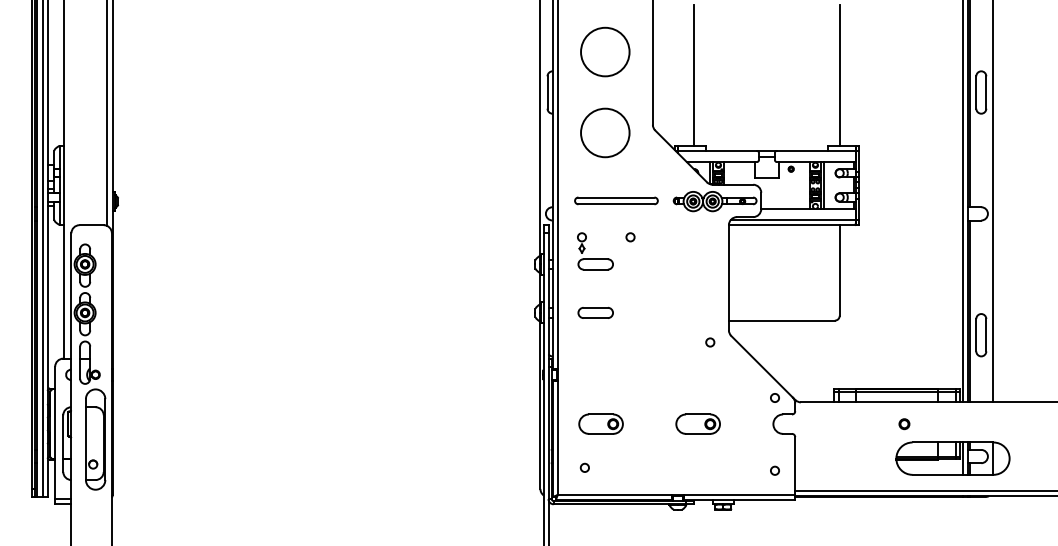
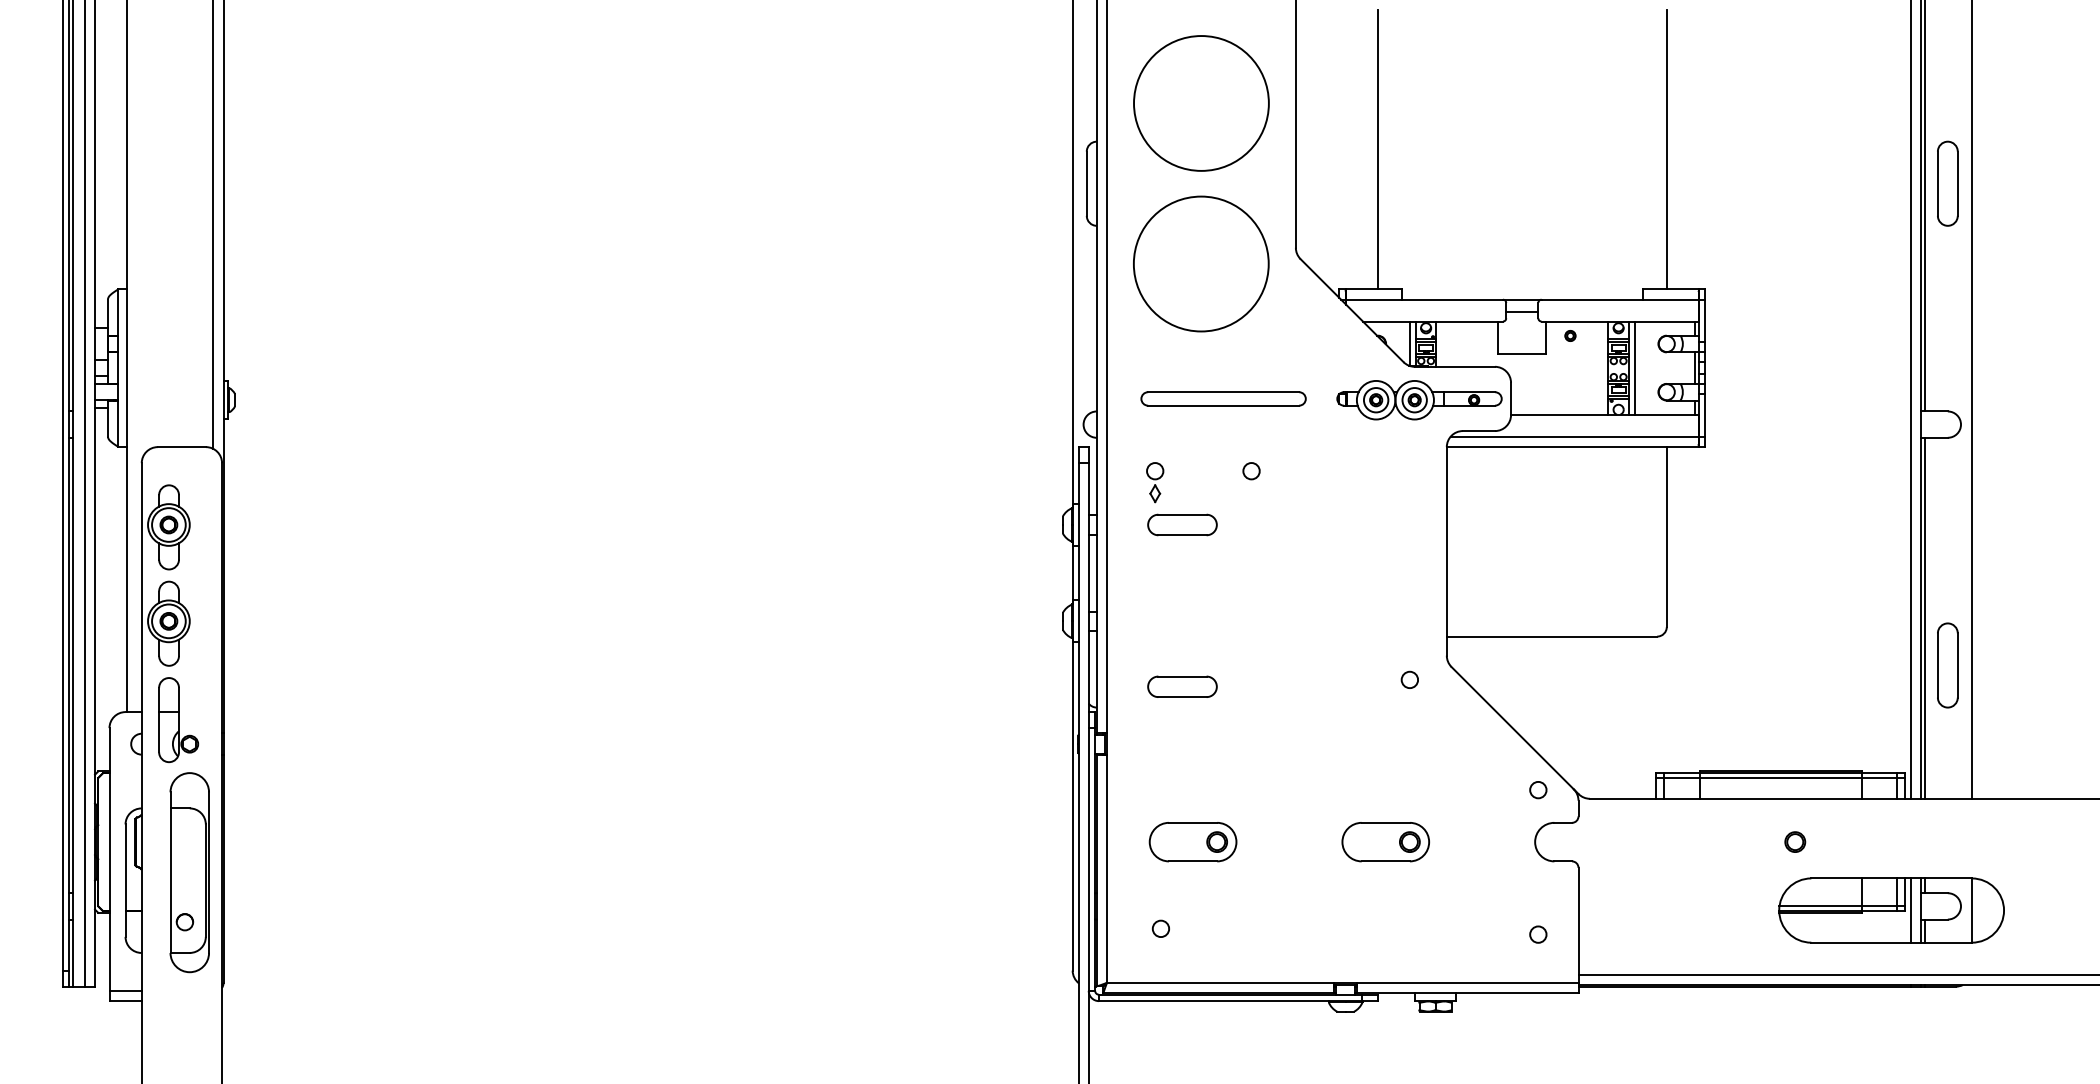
circle: (605, 51) -> (1201, 102), size x1.4
circle: (605, 132) -> (1201, 263), size x1.4
part: (595, 312) -> (1182, 685), moved

